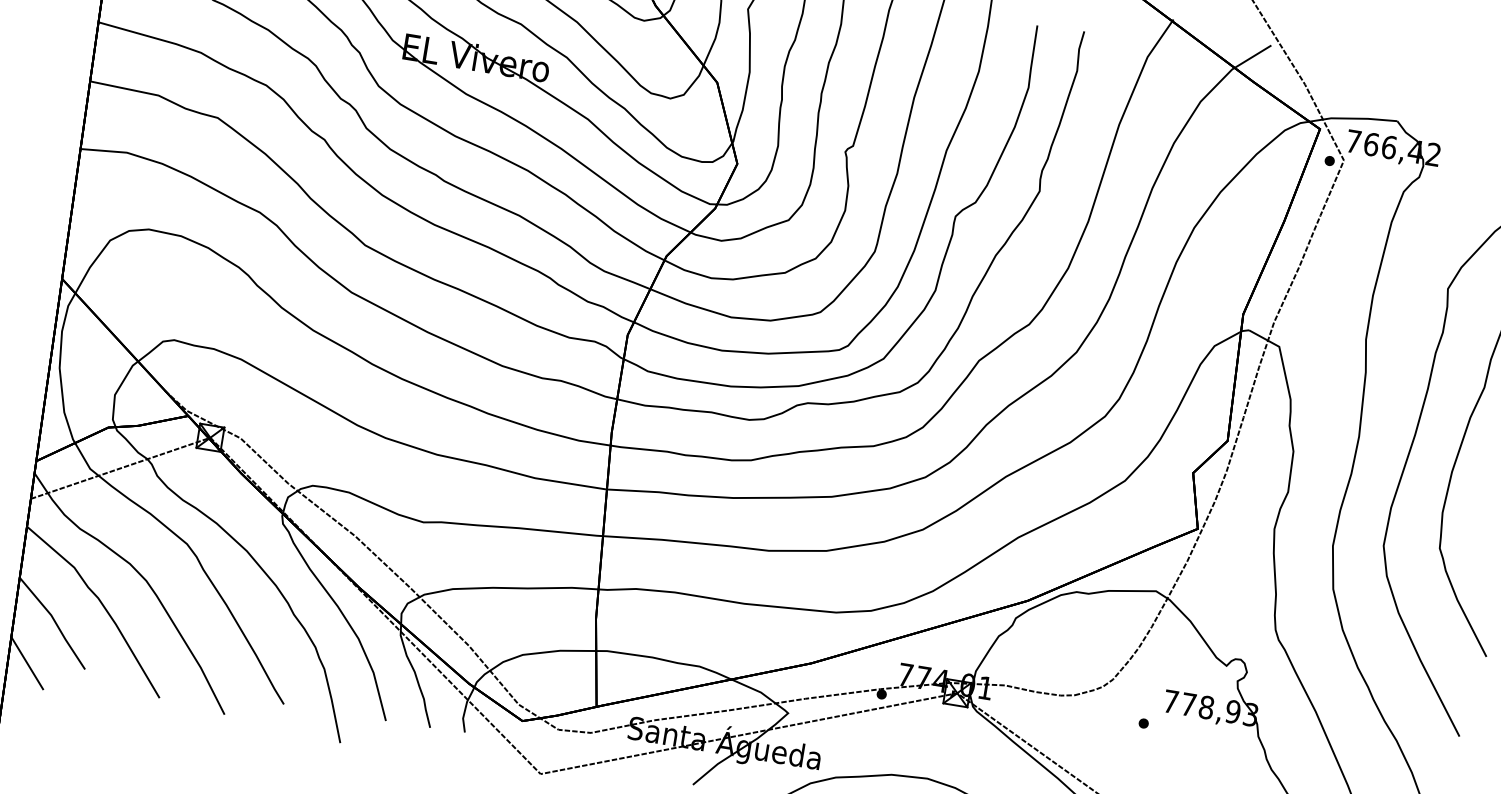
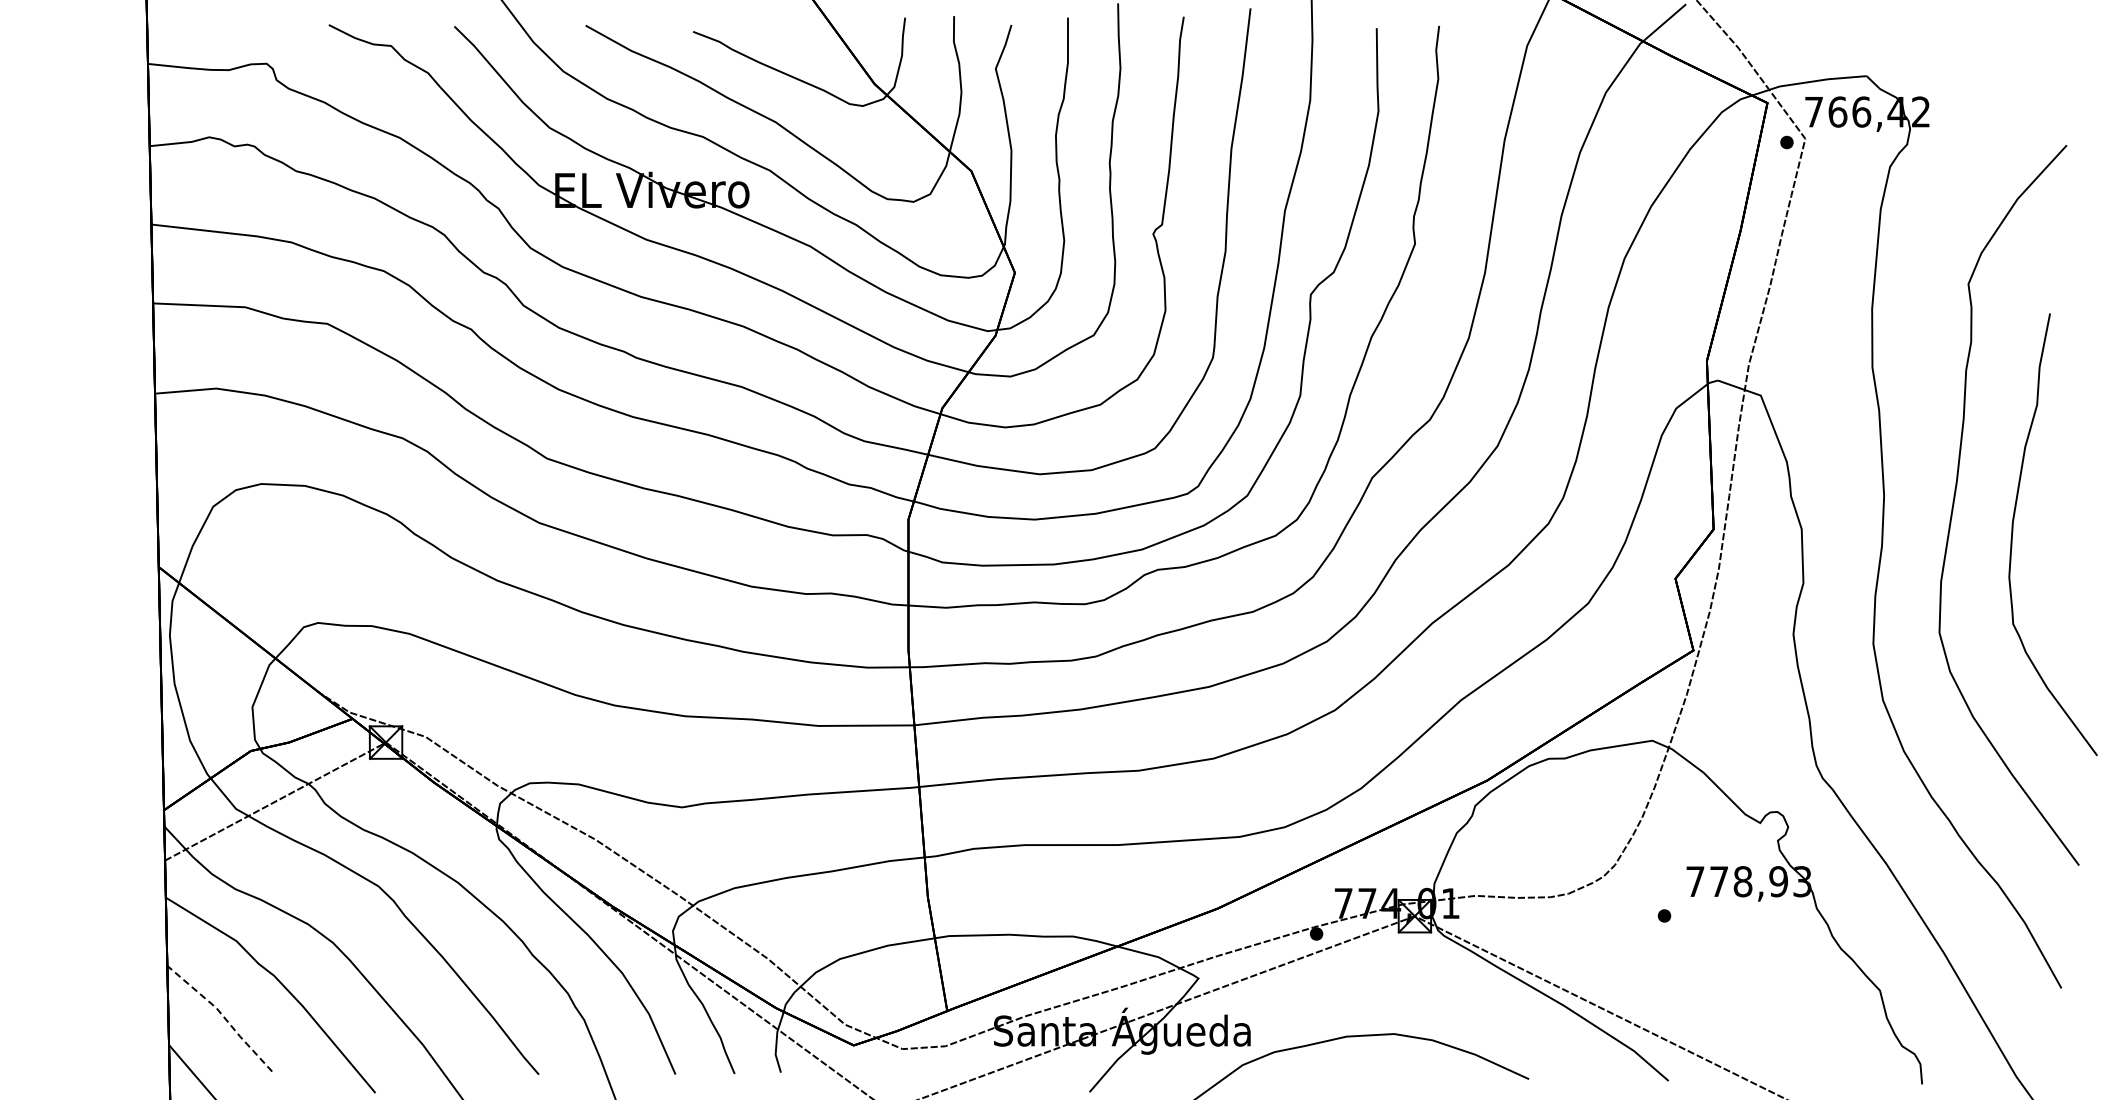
line: (54, 621) -> (222, 1015), solid -> dashed

